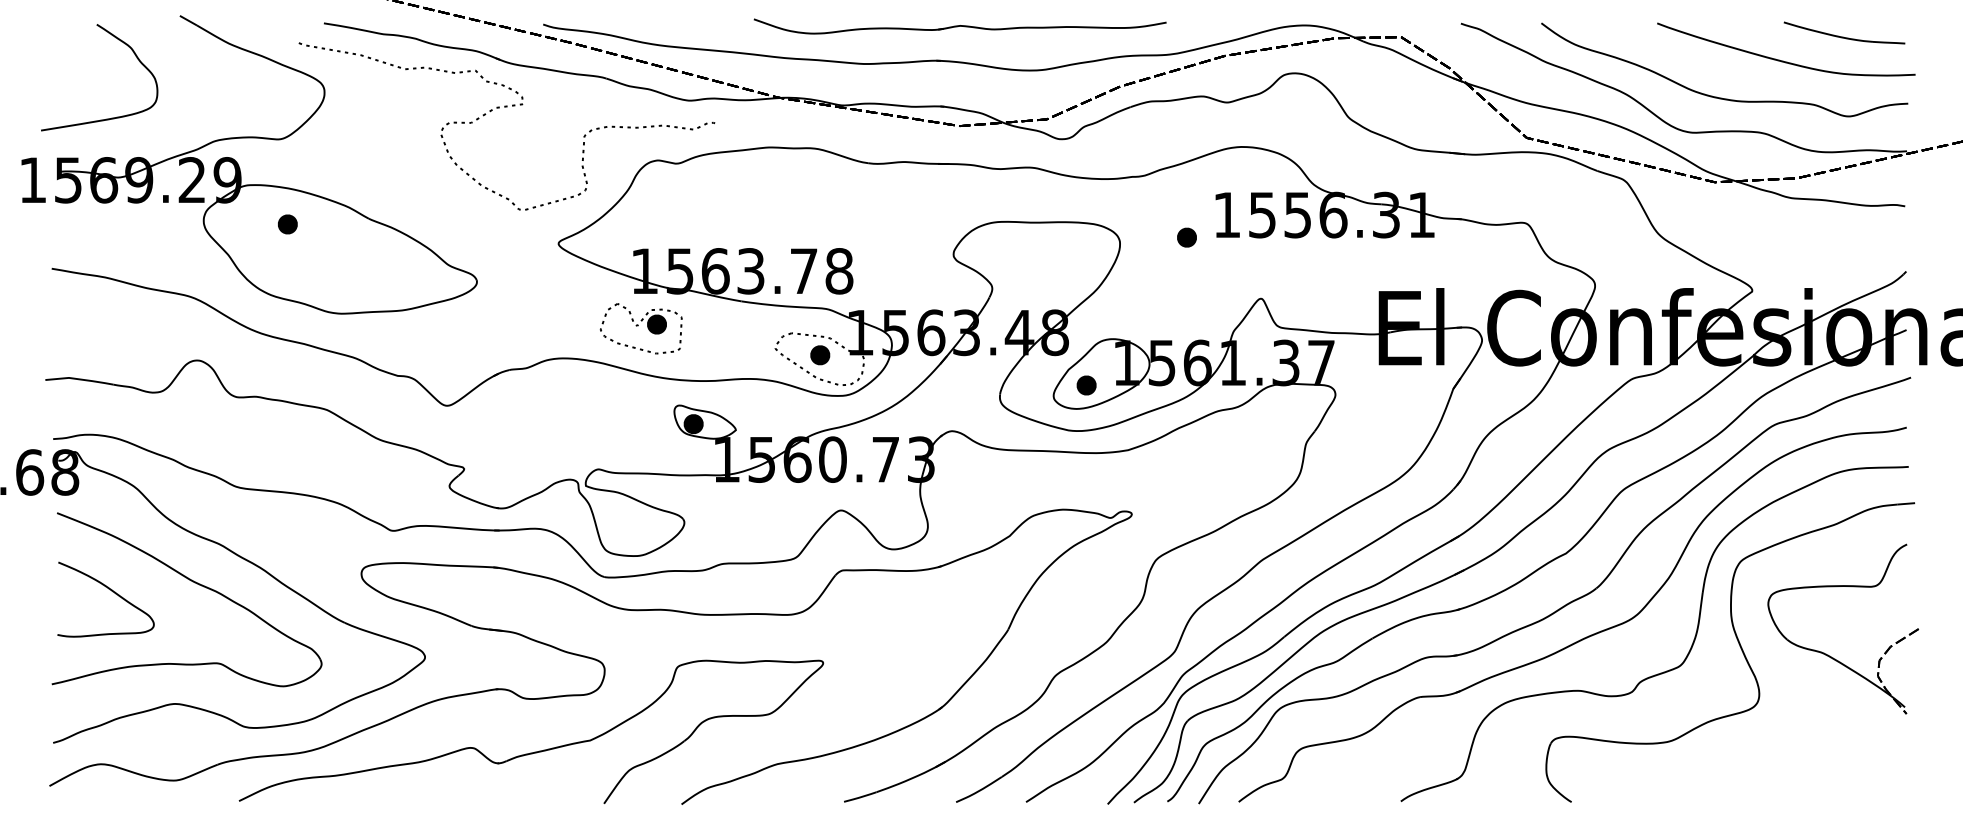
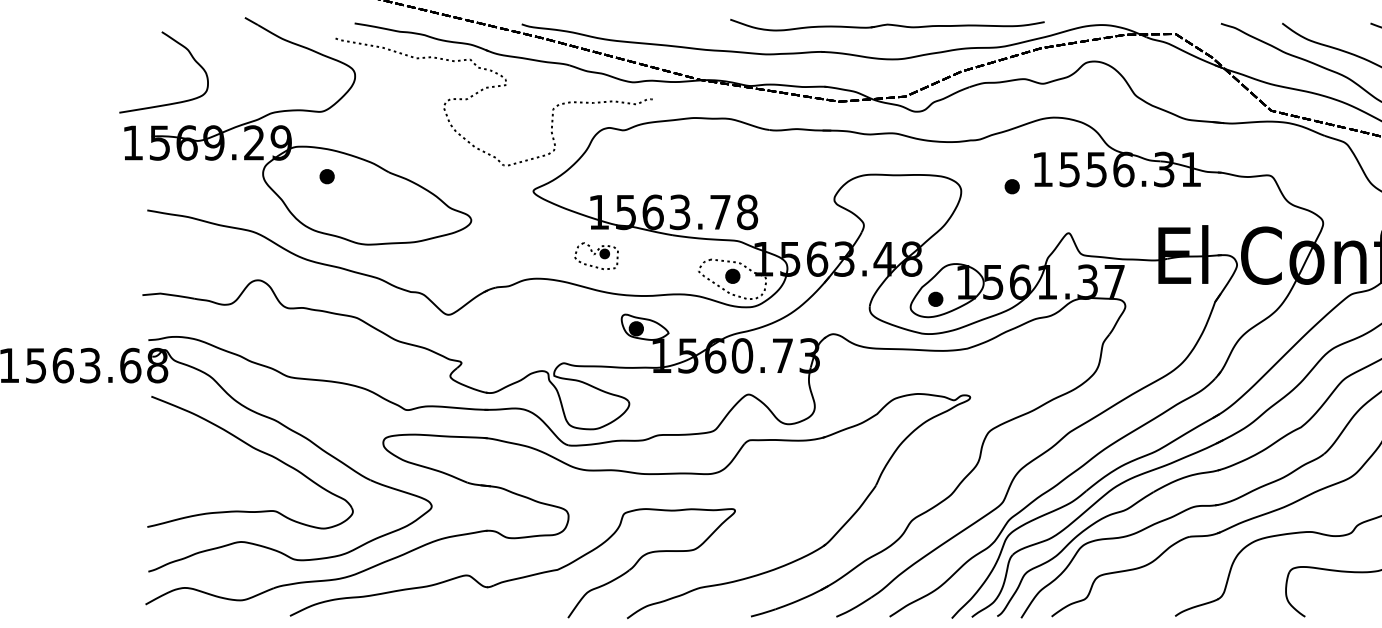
part: (959, 26) -> (886, 25), moved
curve: (121, 42) -> (180, 45), moved
part: (640, 328) -> (595, 255), size x0.7
curve: (112, 592) -> (193, 457), removed

